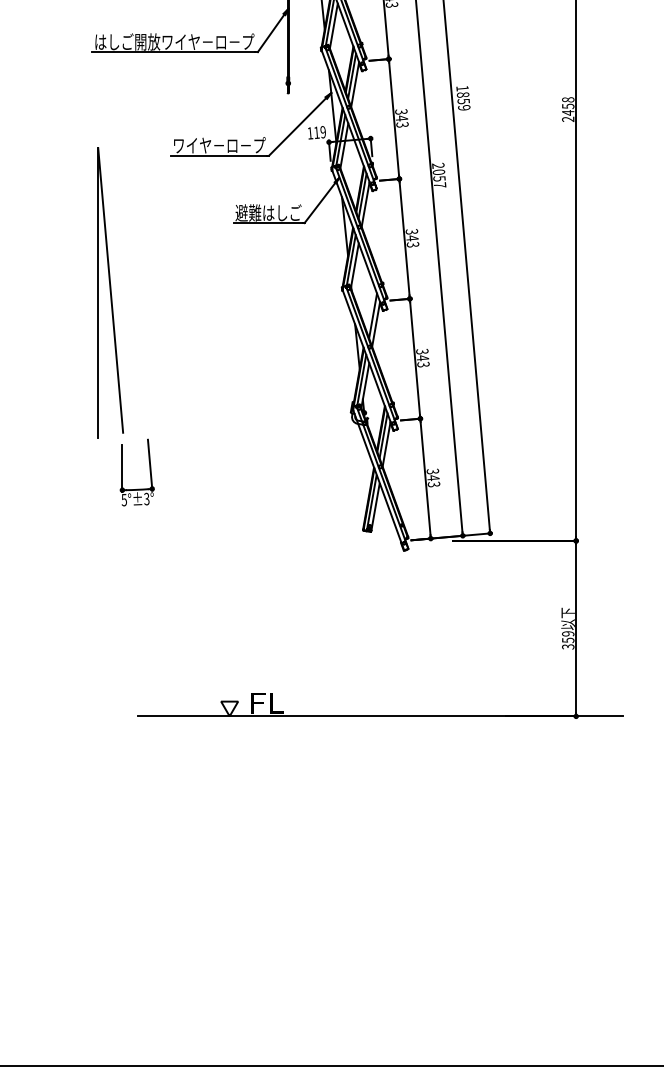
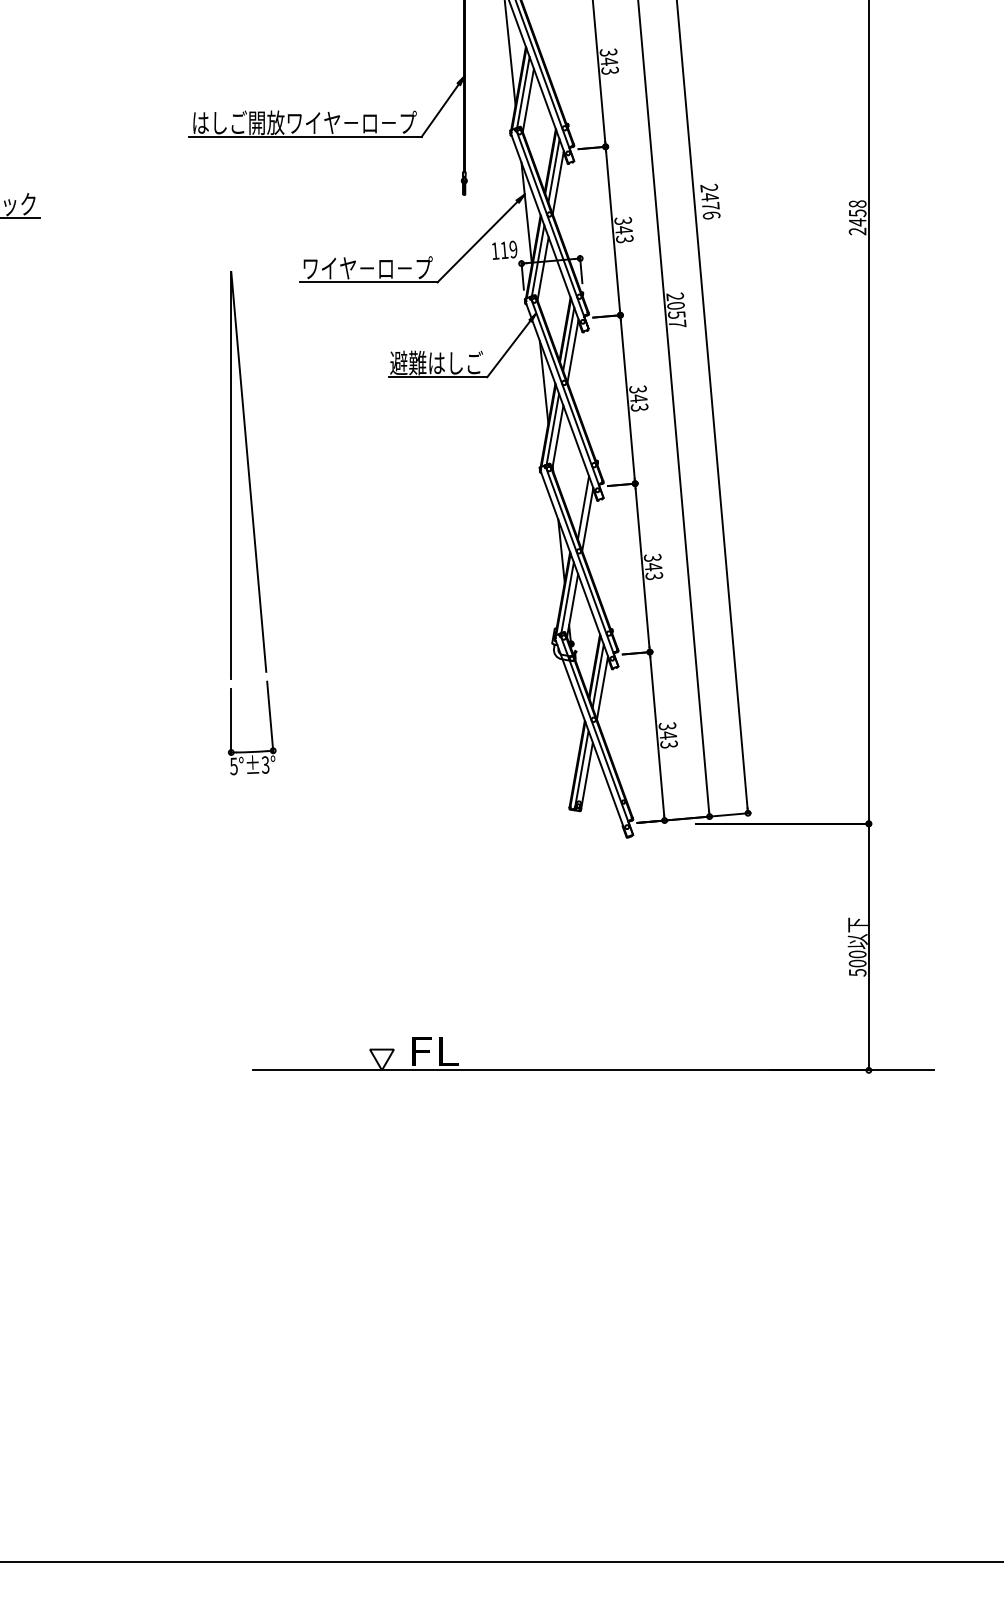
text: (463, 98) -> (710, 201), 1859 -> 2476
part: (110, 293) -> (248, 475), moved
text: (568, 640) -> (857, 963), 359 -> 500

